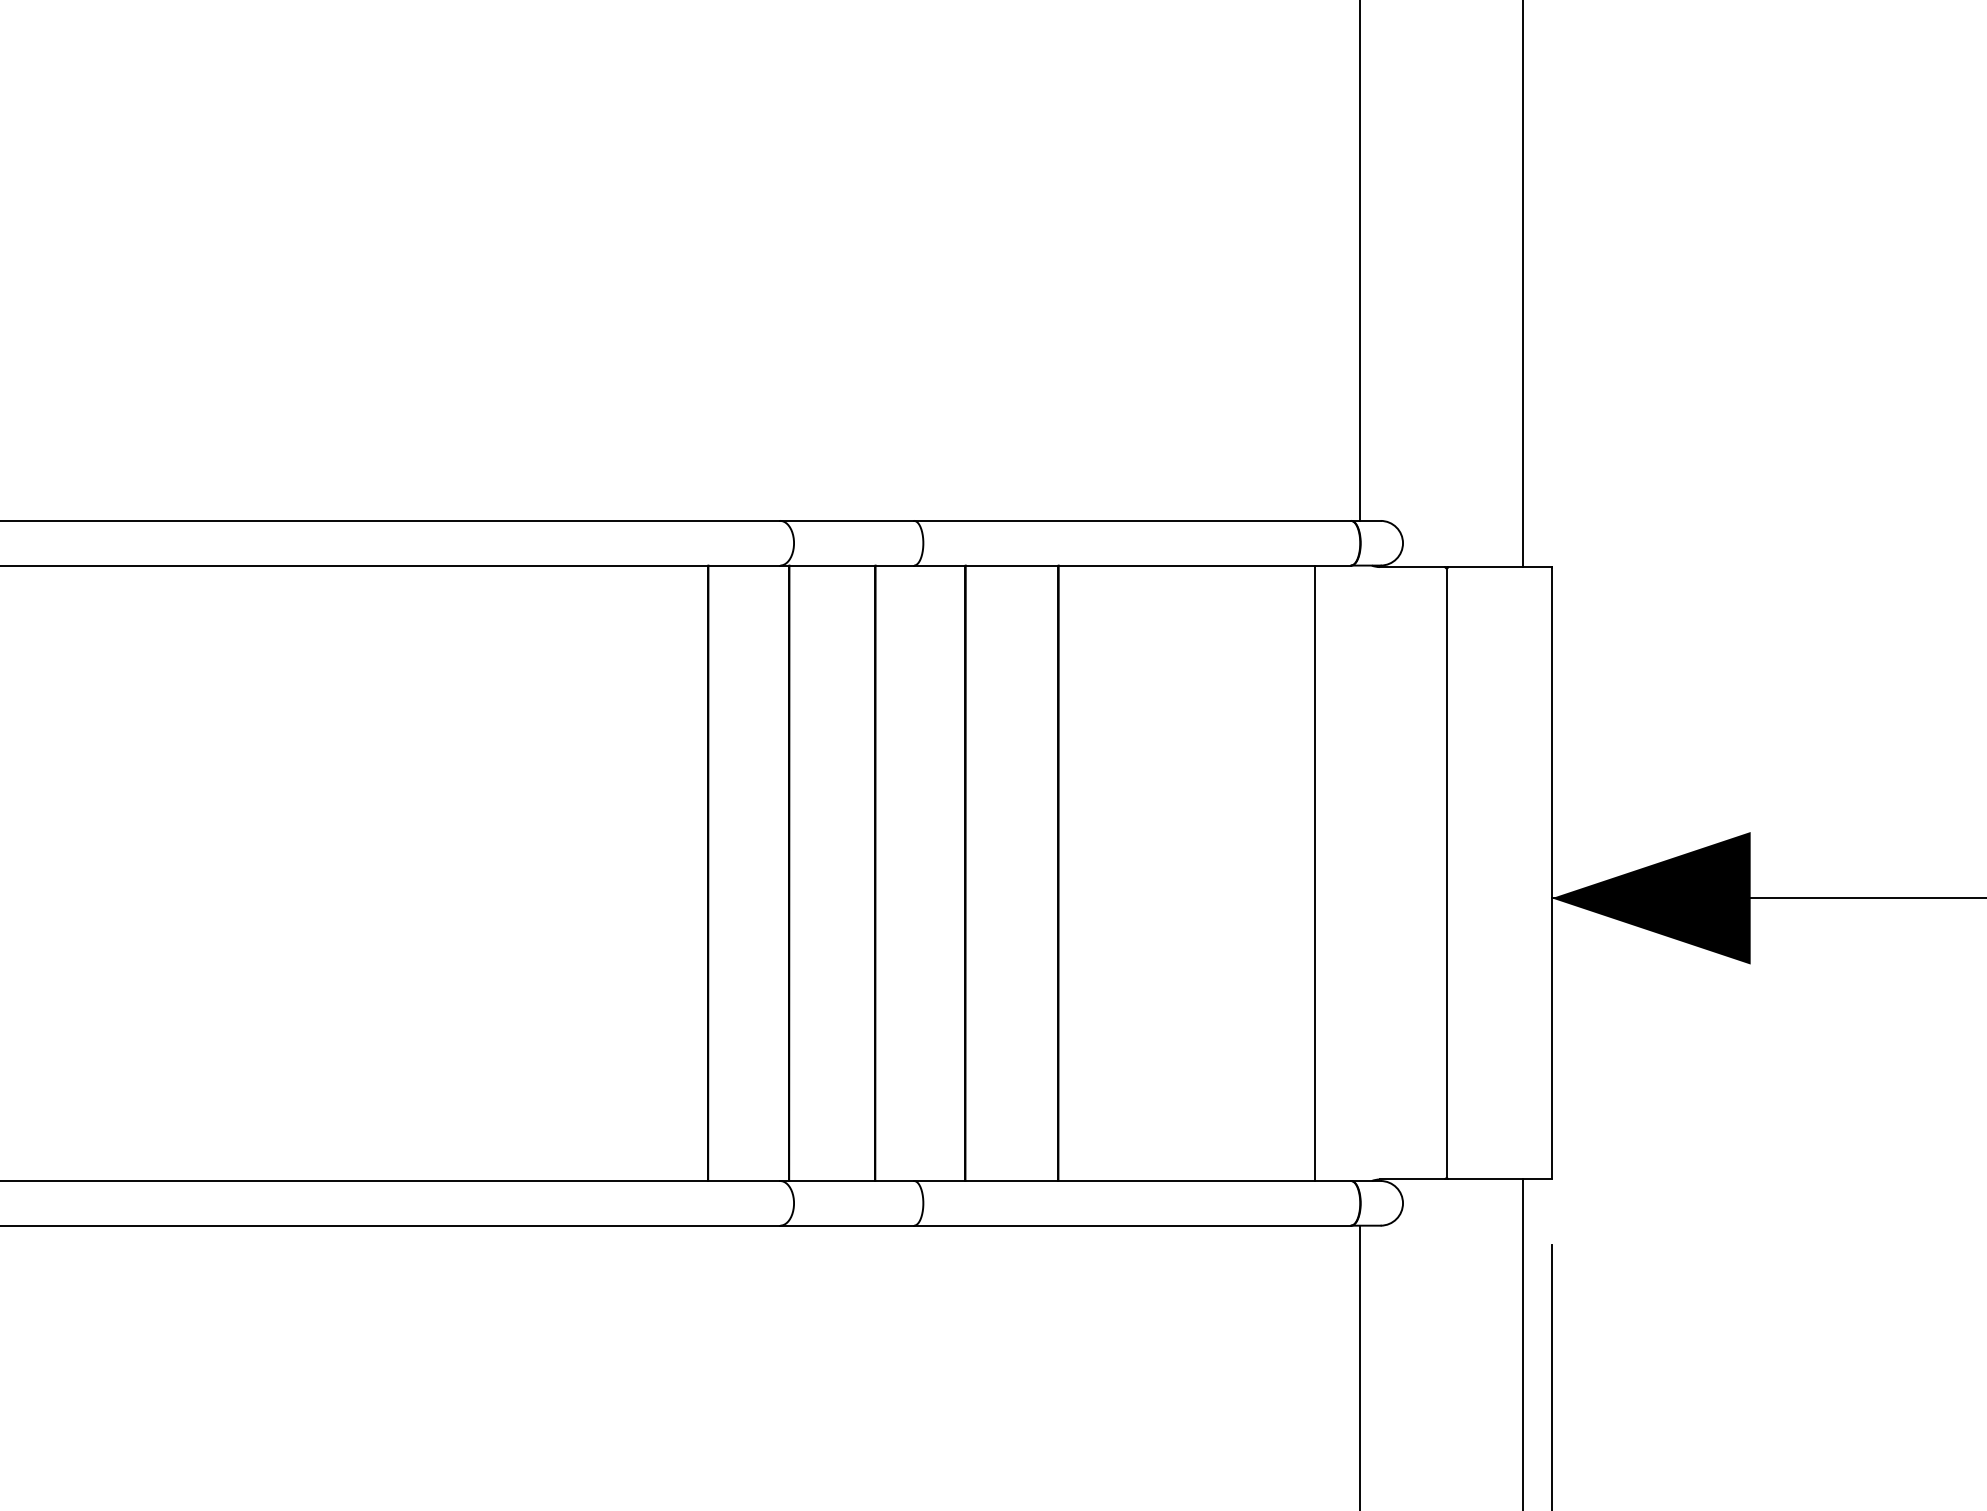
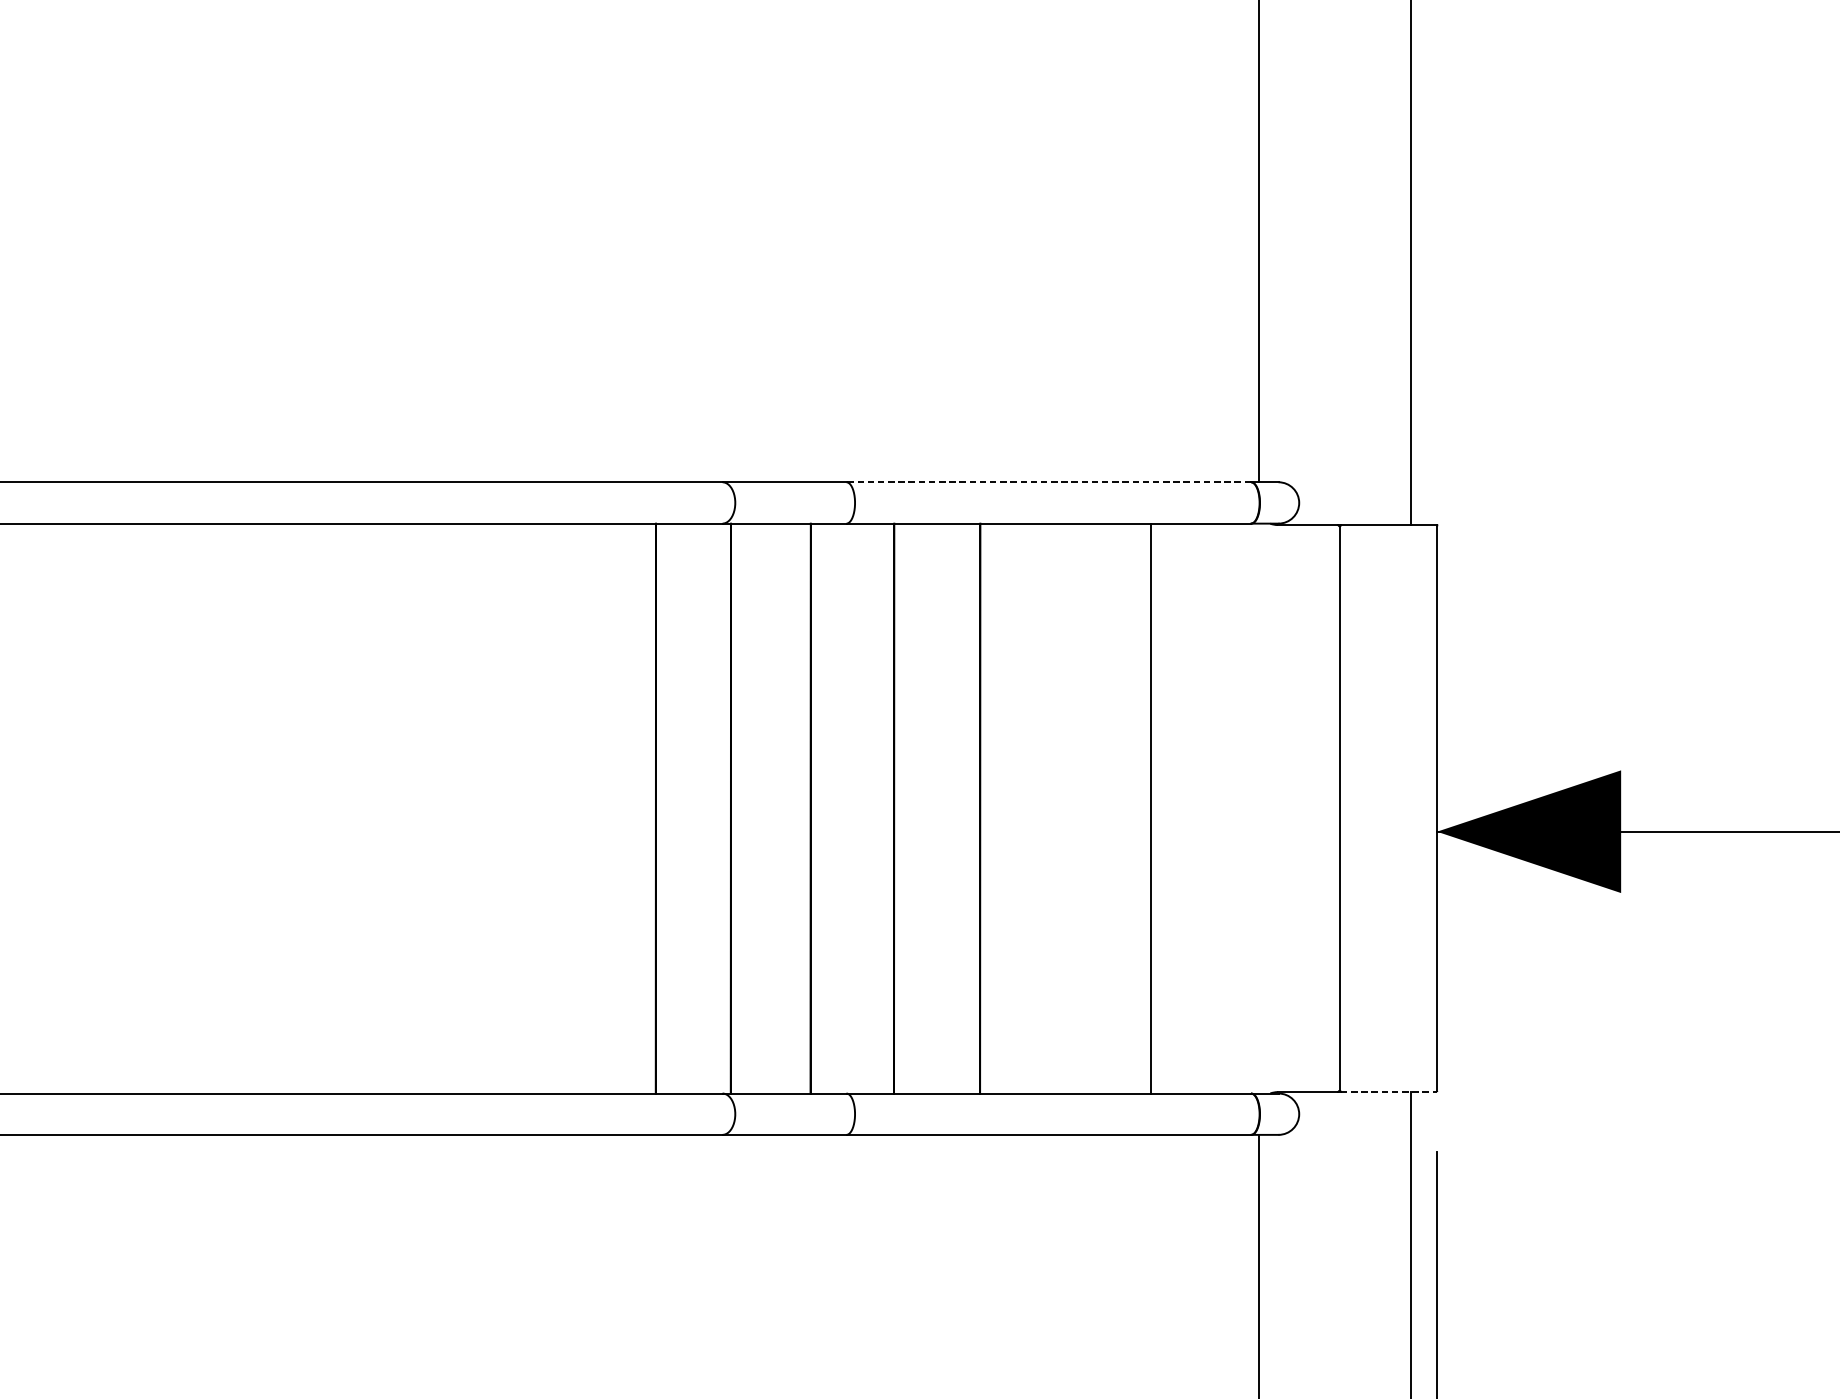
line: (1132, 520) -> (1048, 481), solid -> dashed
line: (1314, 873) -> (1150, 808), moved
line: (1500, 1179) -> (1389, 1092), solid -> dashed

